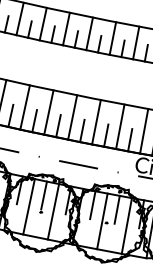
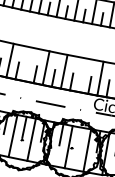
line: (48, 112) -> (27, 64), removed
line: (120, 126) -> (82, 75), removed
line: (116, 209) -> (79, 138), removed

